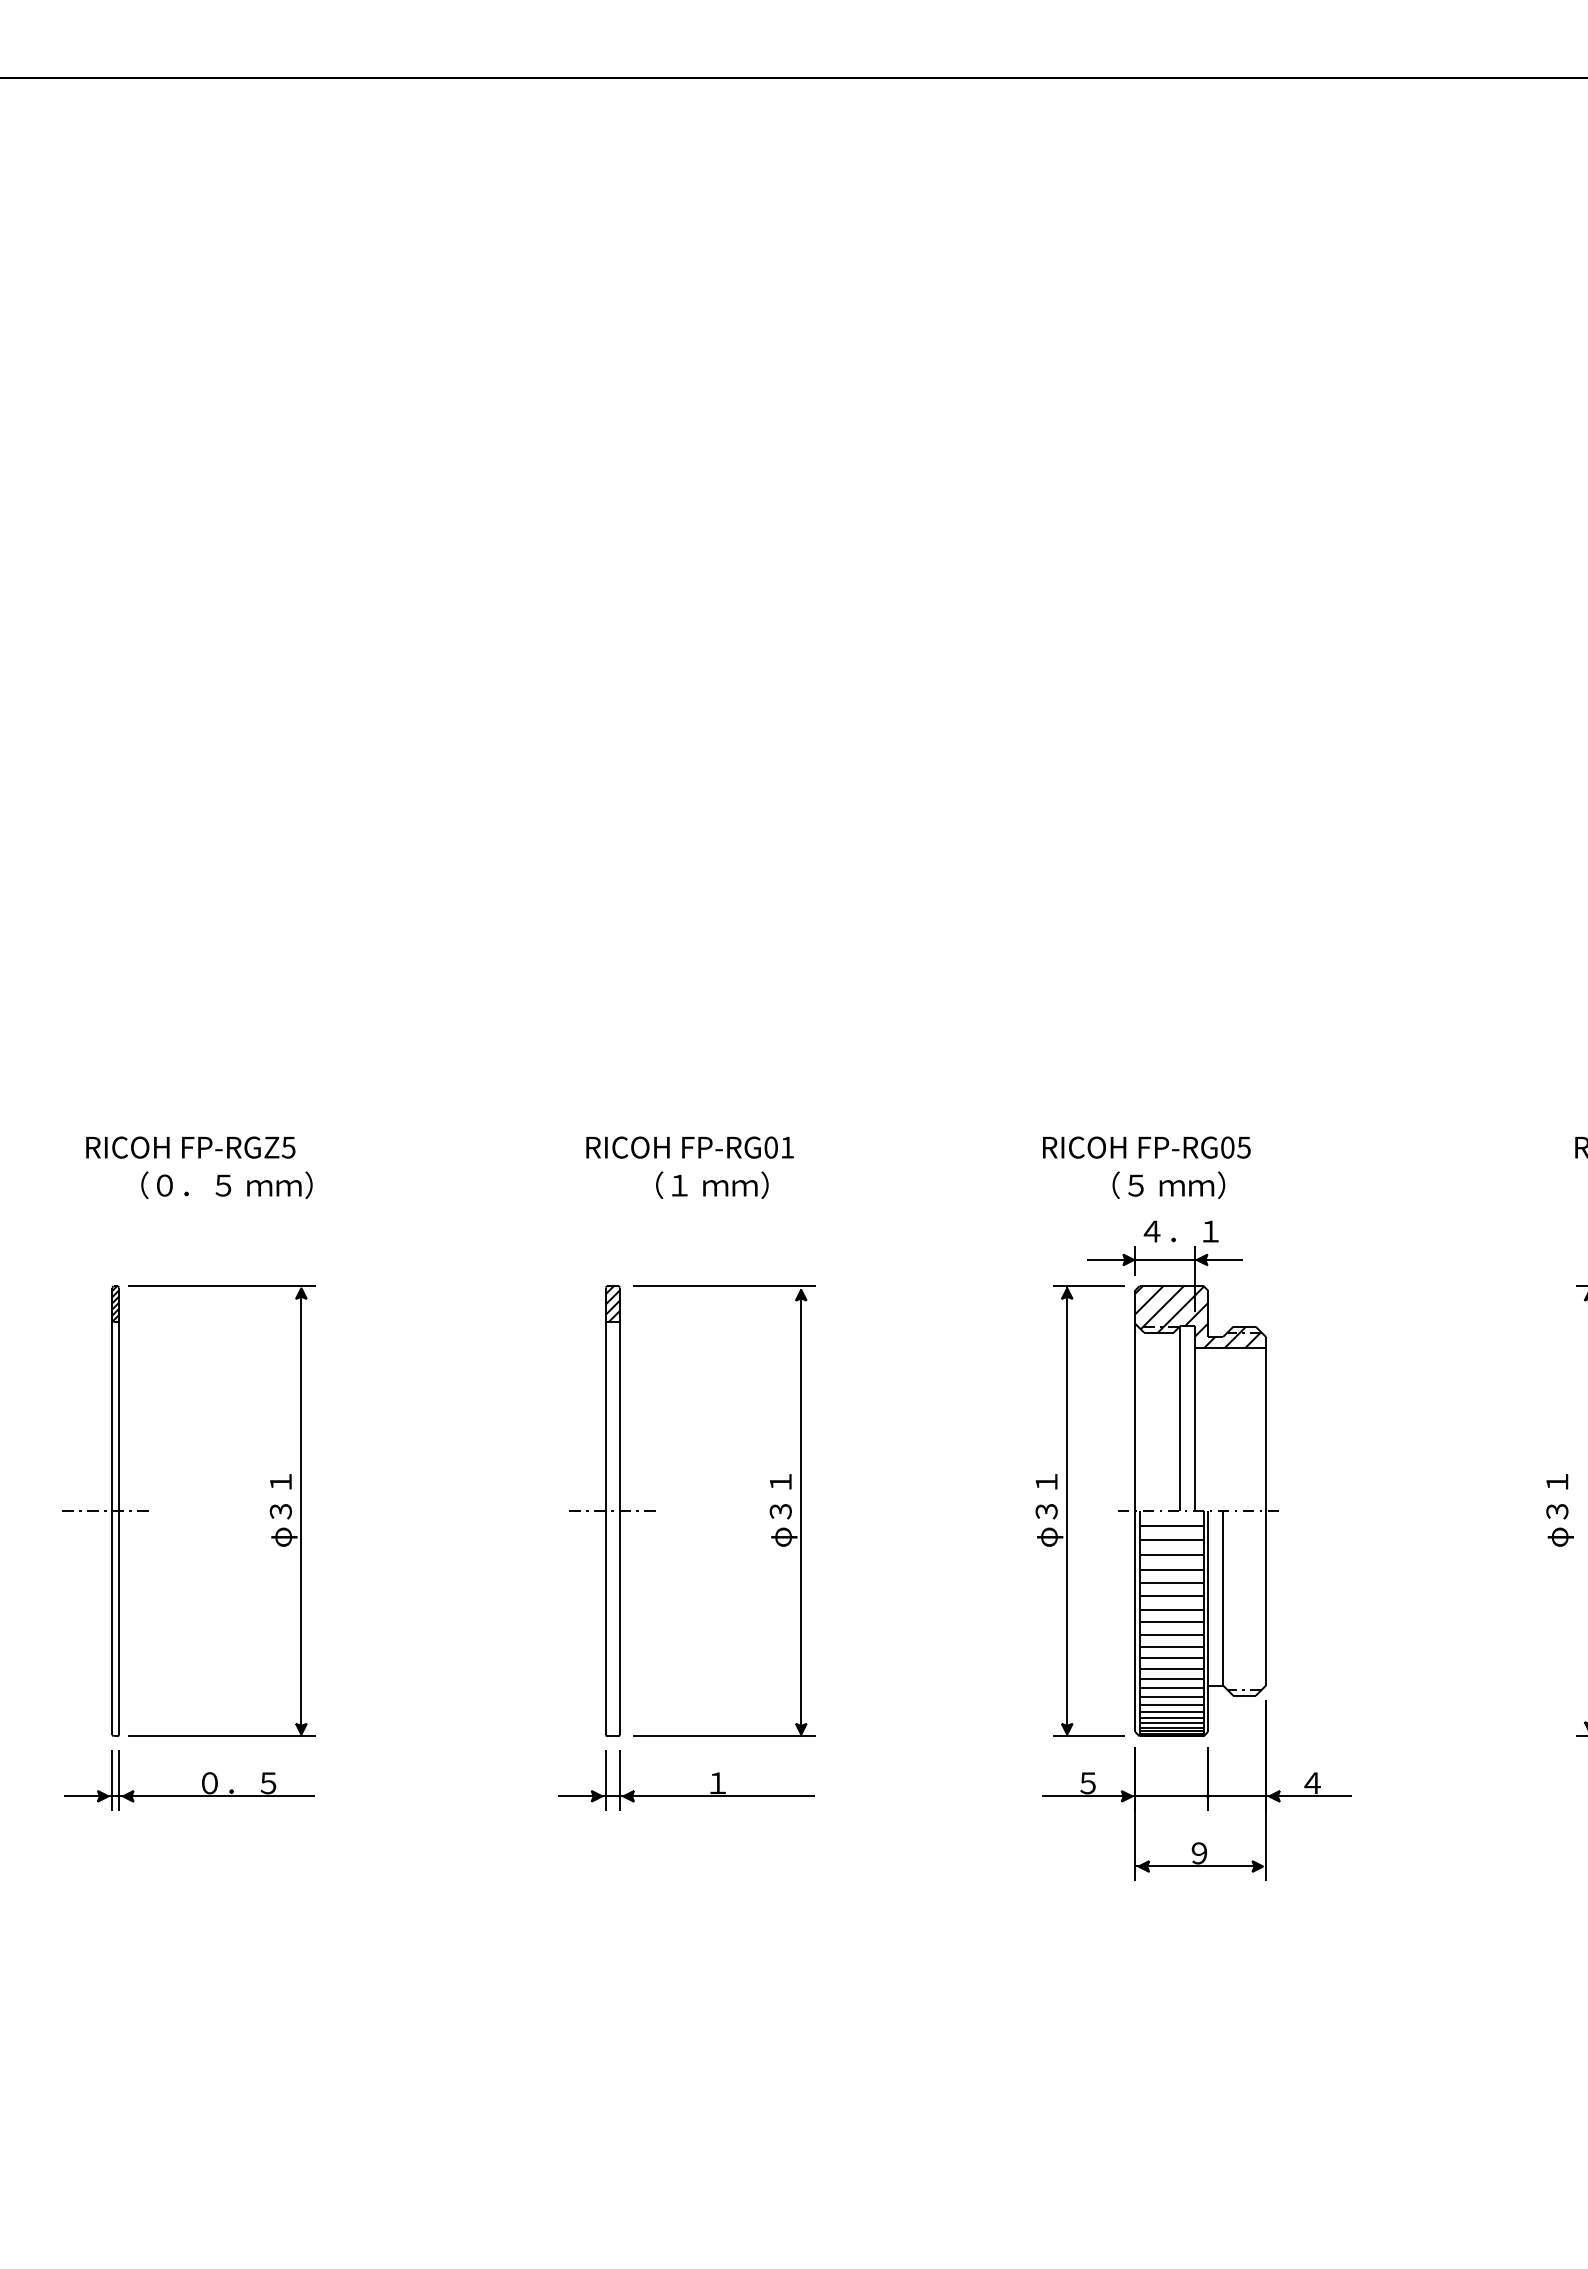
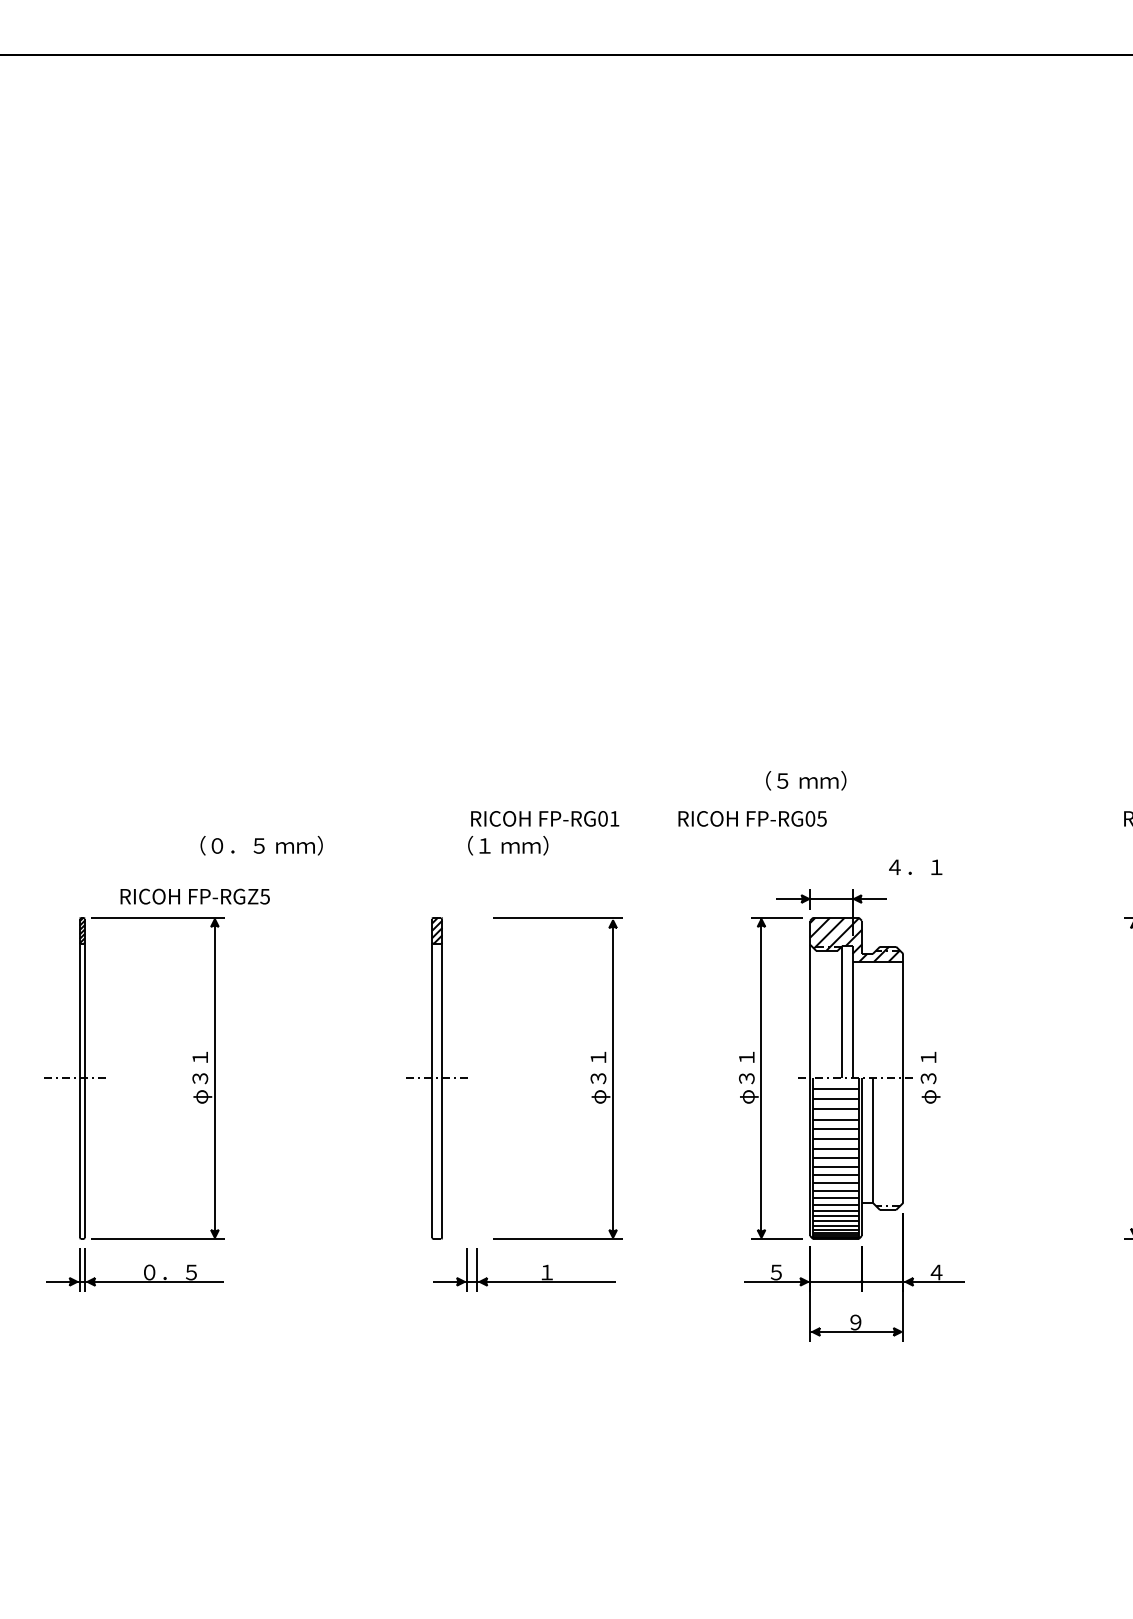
text: (190, 1147) -> (195, 896), moved
text: (689, 1147) -> (544, 818), moved
text: (1146, 1147) -> (752, 818), moved
text: (226, 1184) -> (261, 845), moved
text: (1168, 1184) -> (805, 780), moved
text: (1180, 1231) -> (915, 867), moved
part: (769, 1510) -> (590, 1077), moved
text: (1559, 1510) -> (930, 1077), moved
part: (686, 1795) -> (524, 1281), moved

